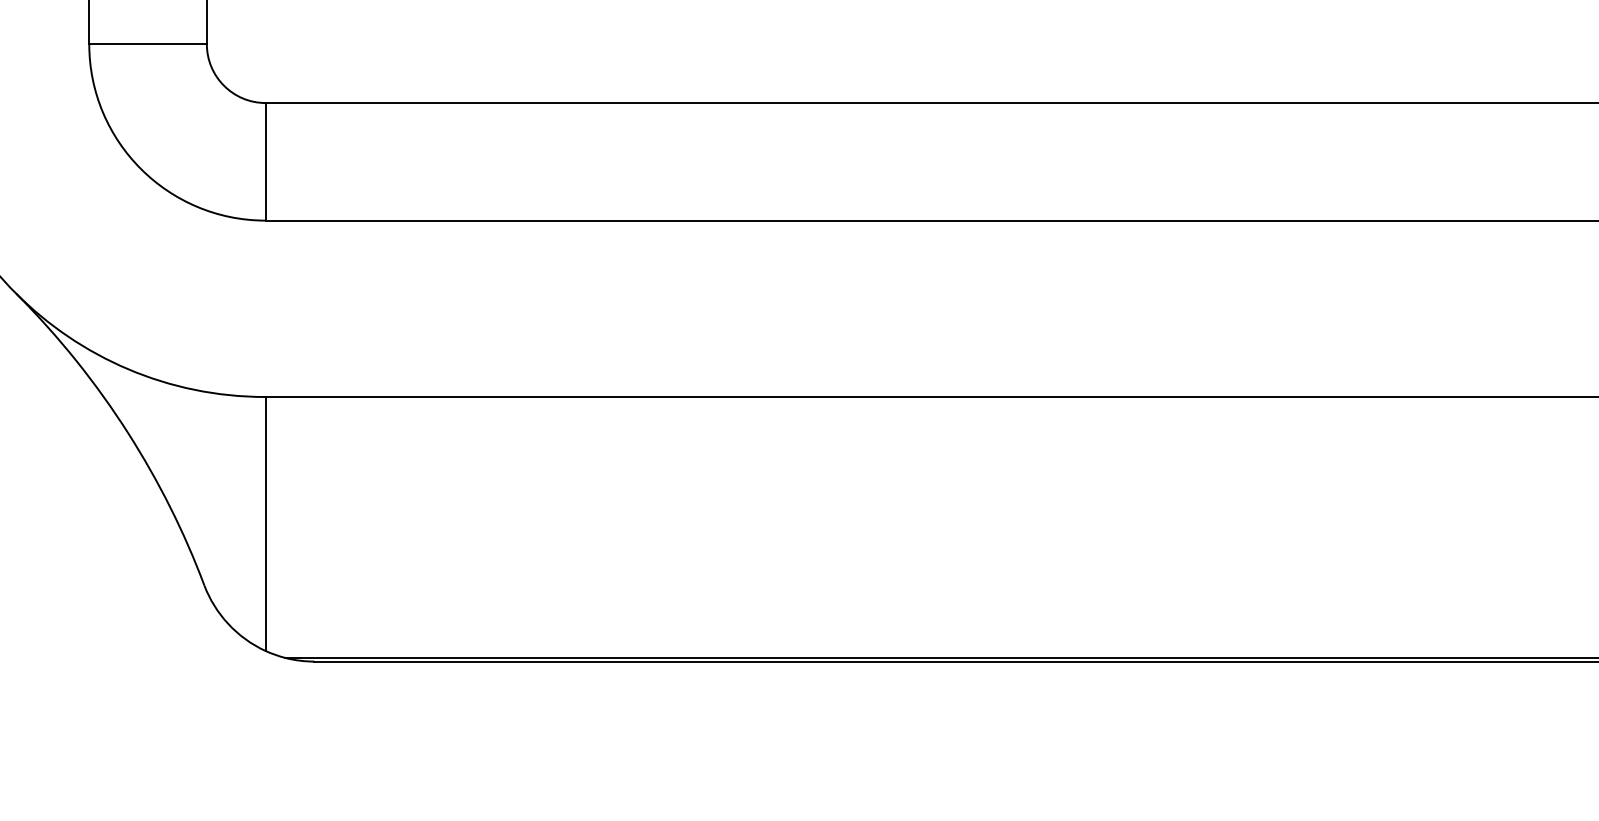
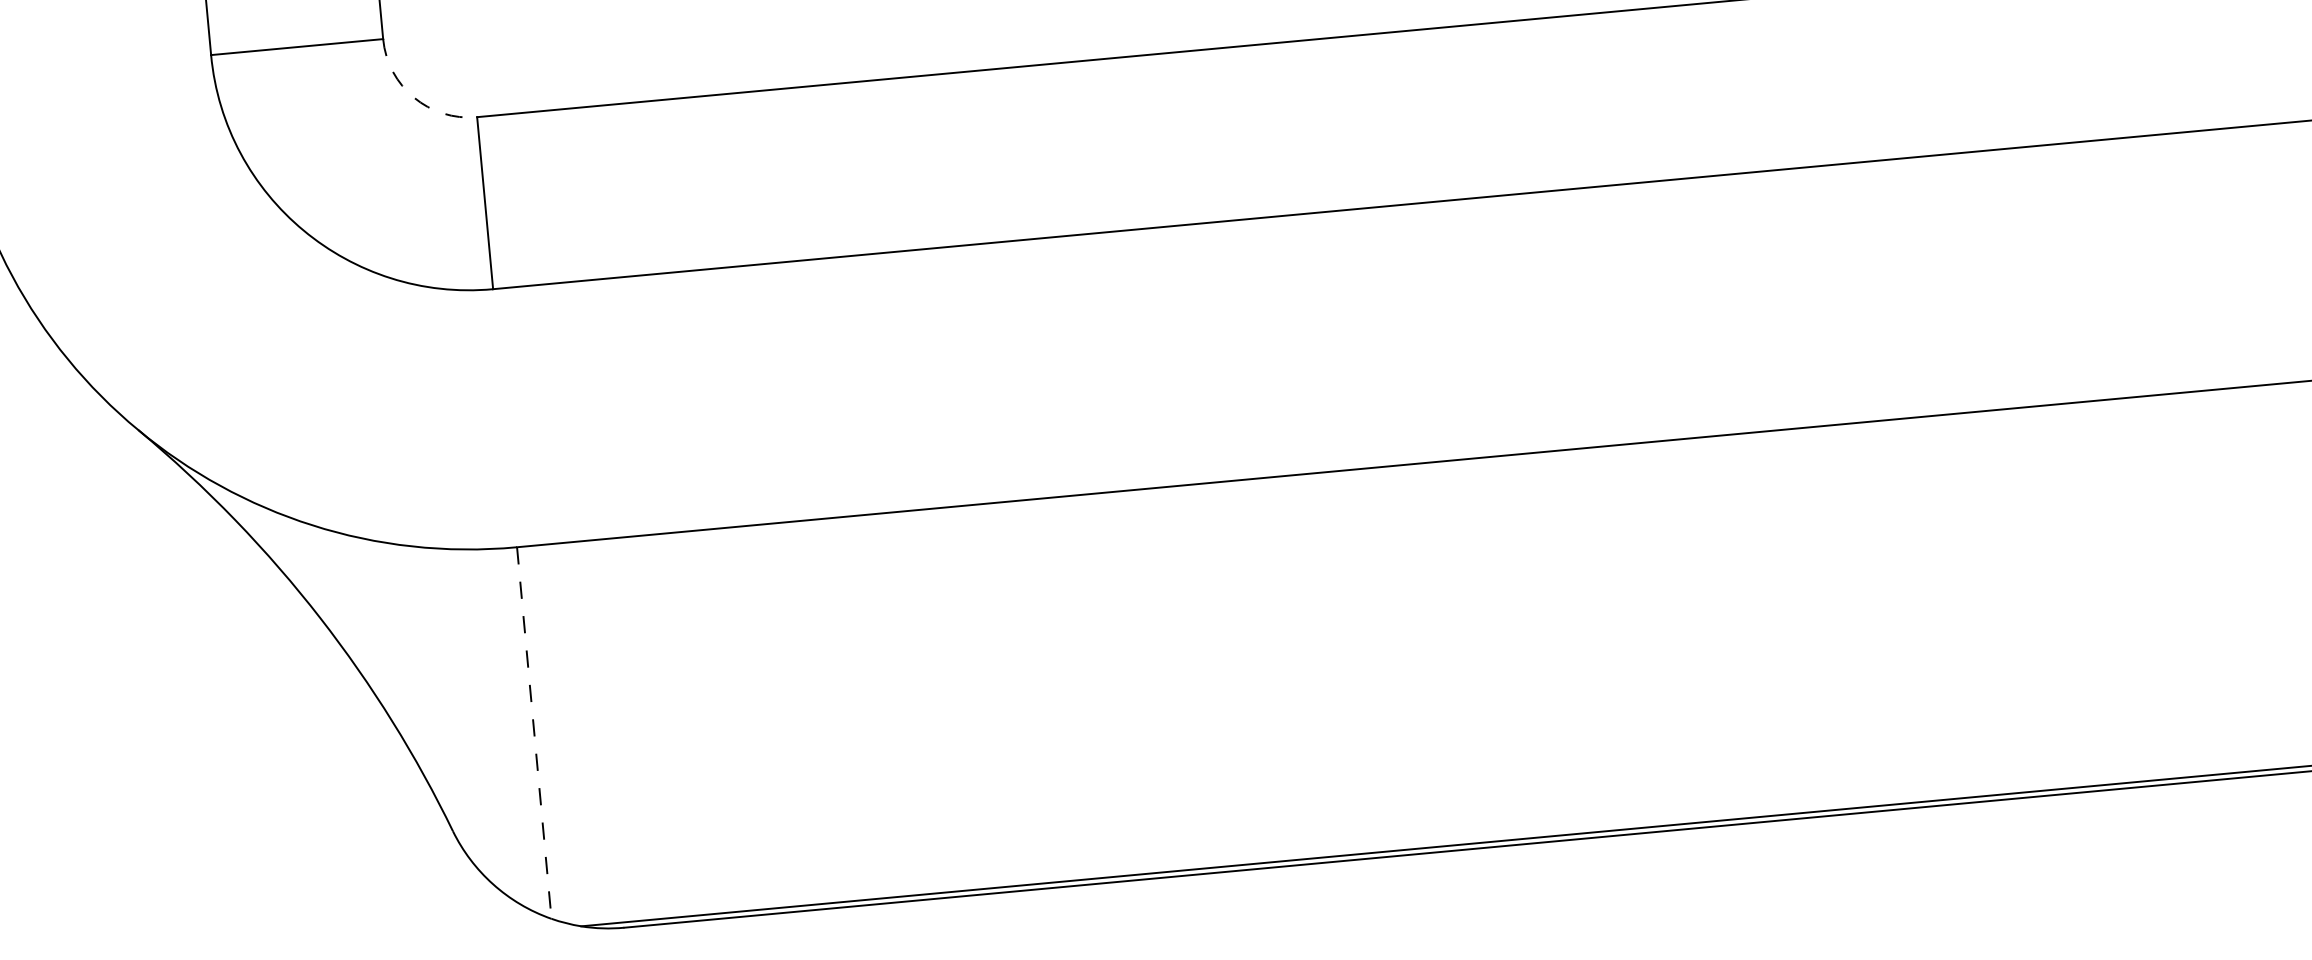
arc: (224, 85) -> (414, 97), solid -> dashed
line: (265, 524) -> (534, 733), solid -> dashed

